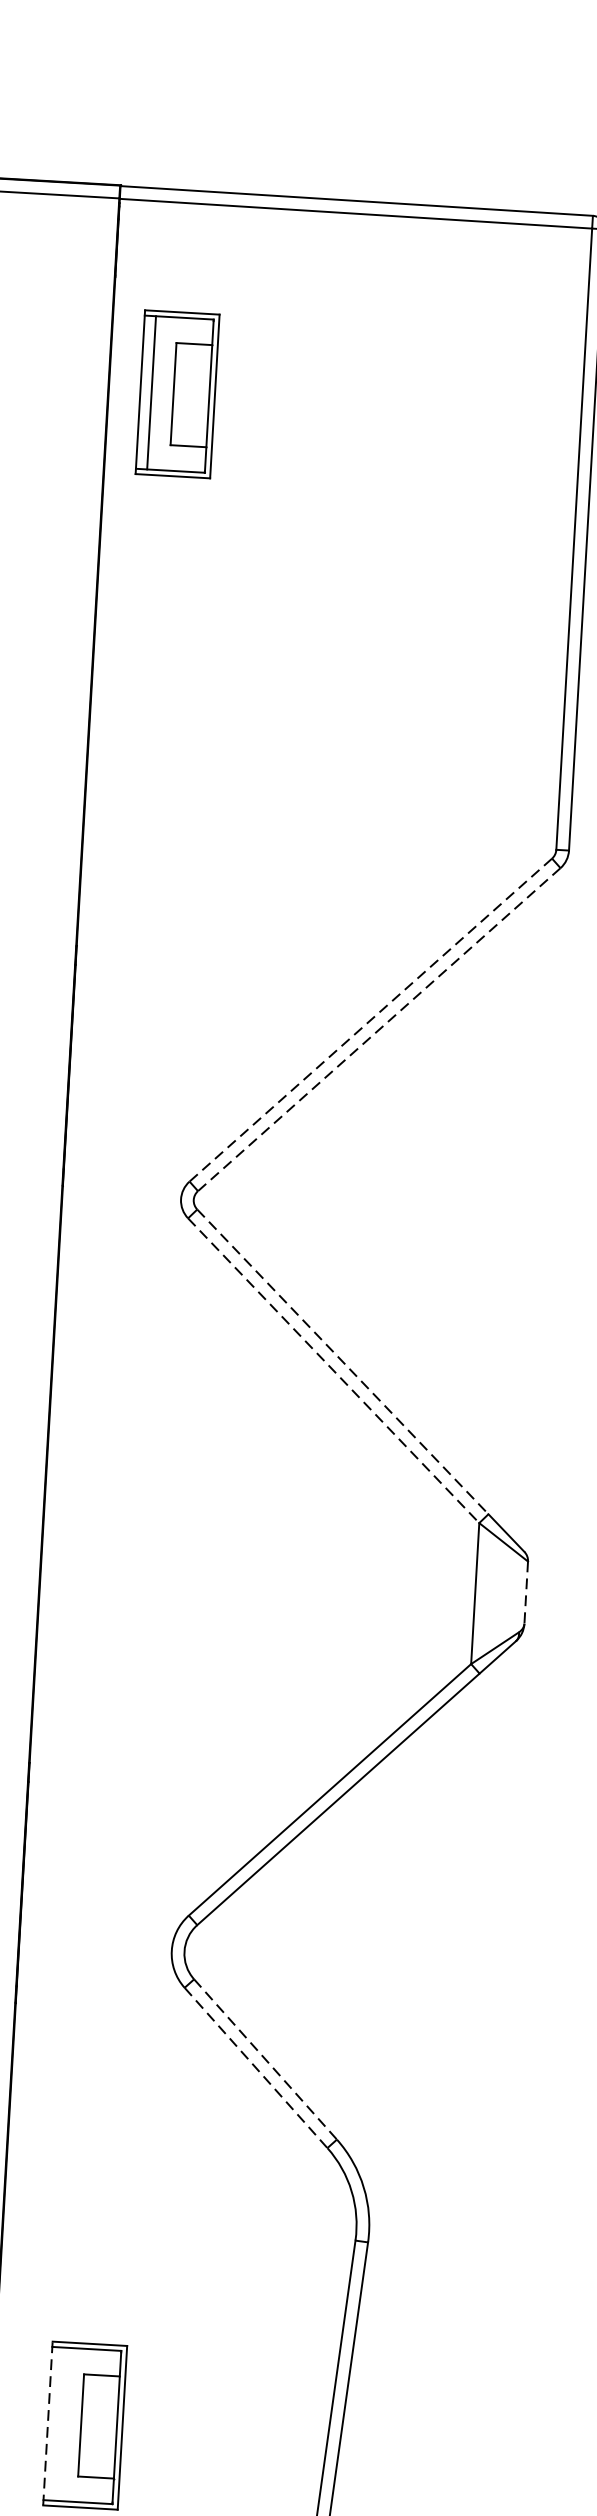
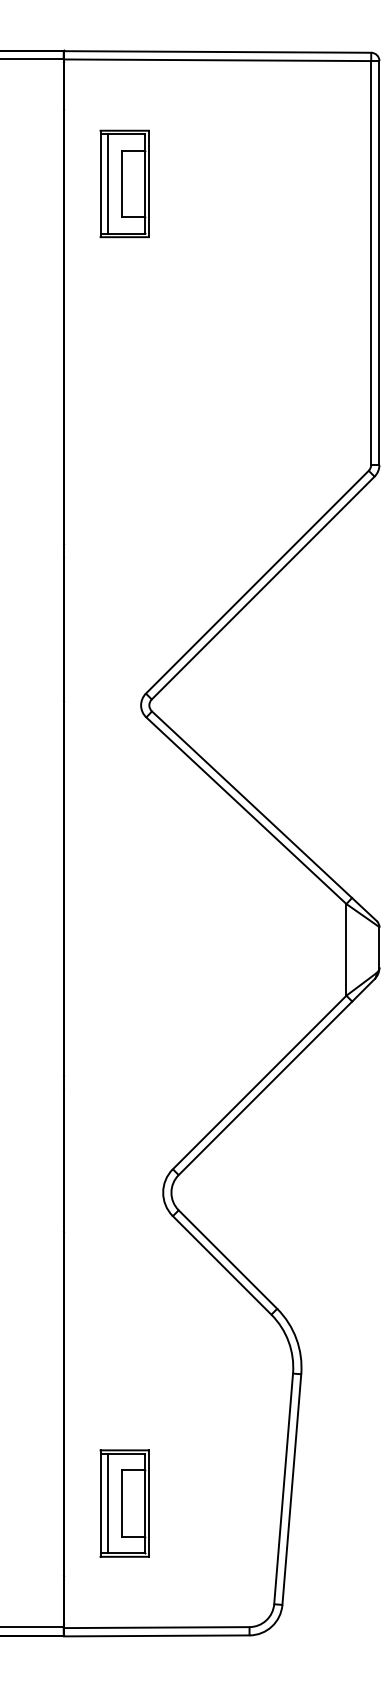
part: (177, 393) -> (124, 183), moved
line: (371, 1020) -> (257, 582), dashed -> solid
line: (379, 1030) -> (263, 588), dashed -> solid
line: (343, 1361) -> (252, 804), dashed -> solid
line: (333, 1370) -> (246, 810), dashed -> solid
line: (526, 1592) -> (379, 947), dashed -> solid
line: (264, 2059) -> (227, 1259), dashed -> solid
line: (256, 2068) -> (222, 1265), dashed -> solid
line: (47, 2423) -> (100, 1503), dashed -> solid
line: (58, 2424) -> (107, 1503), added

